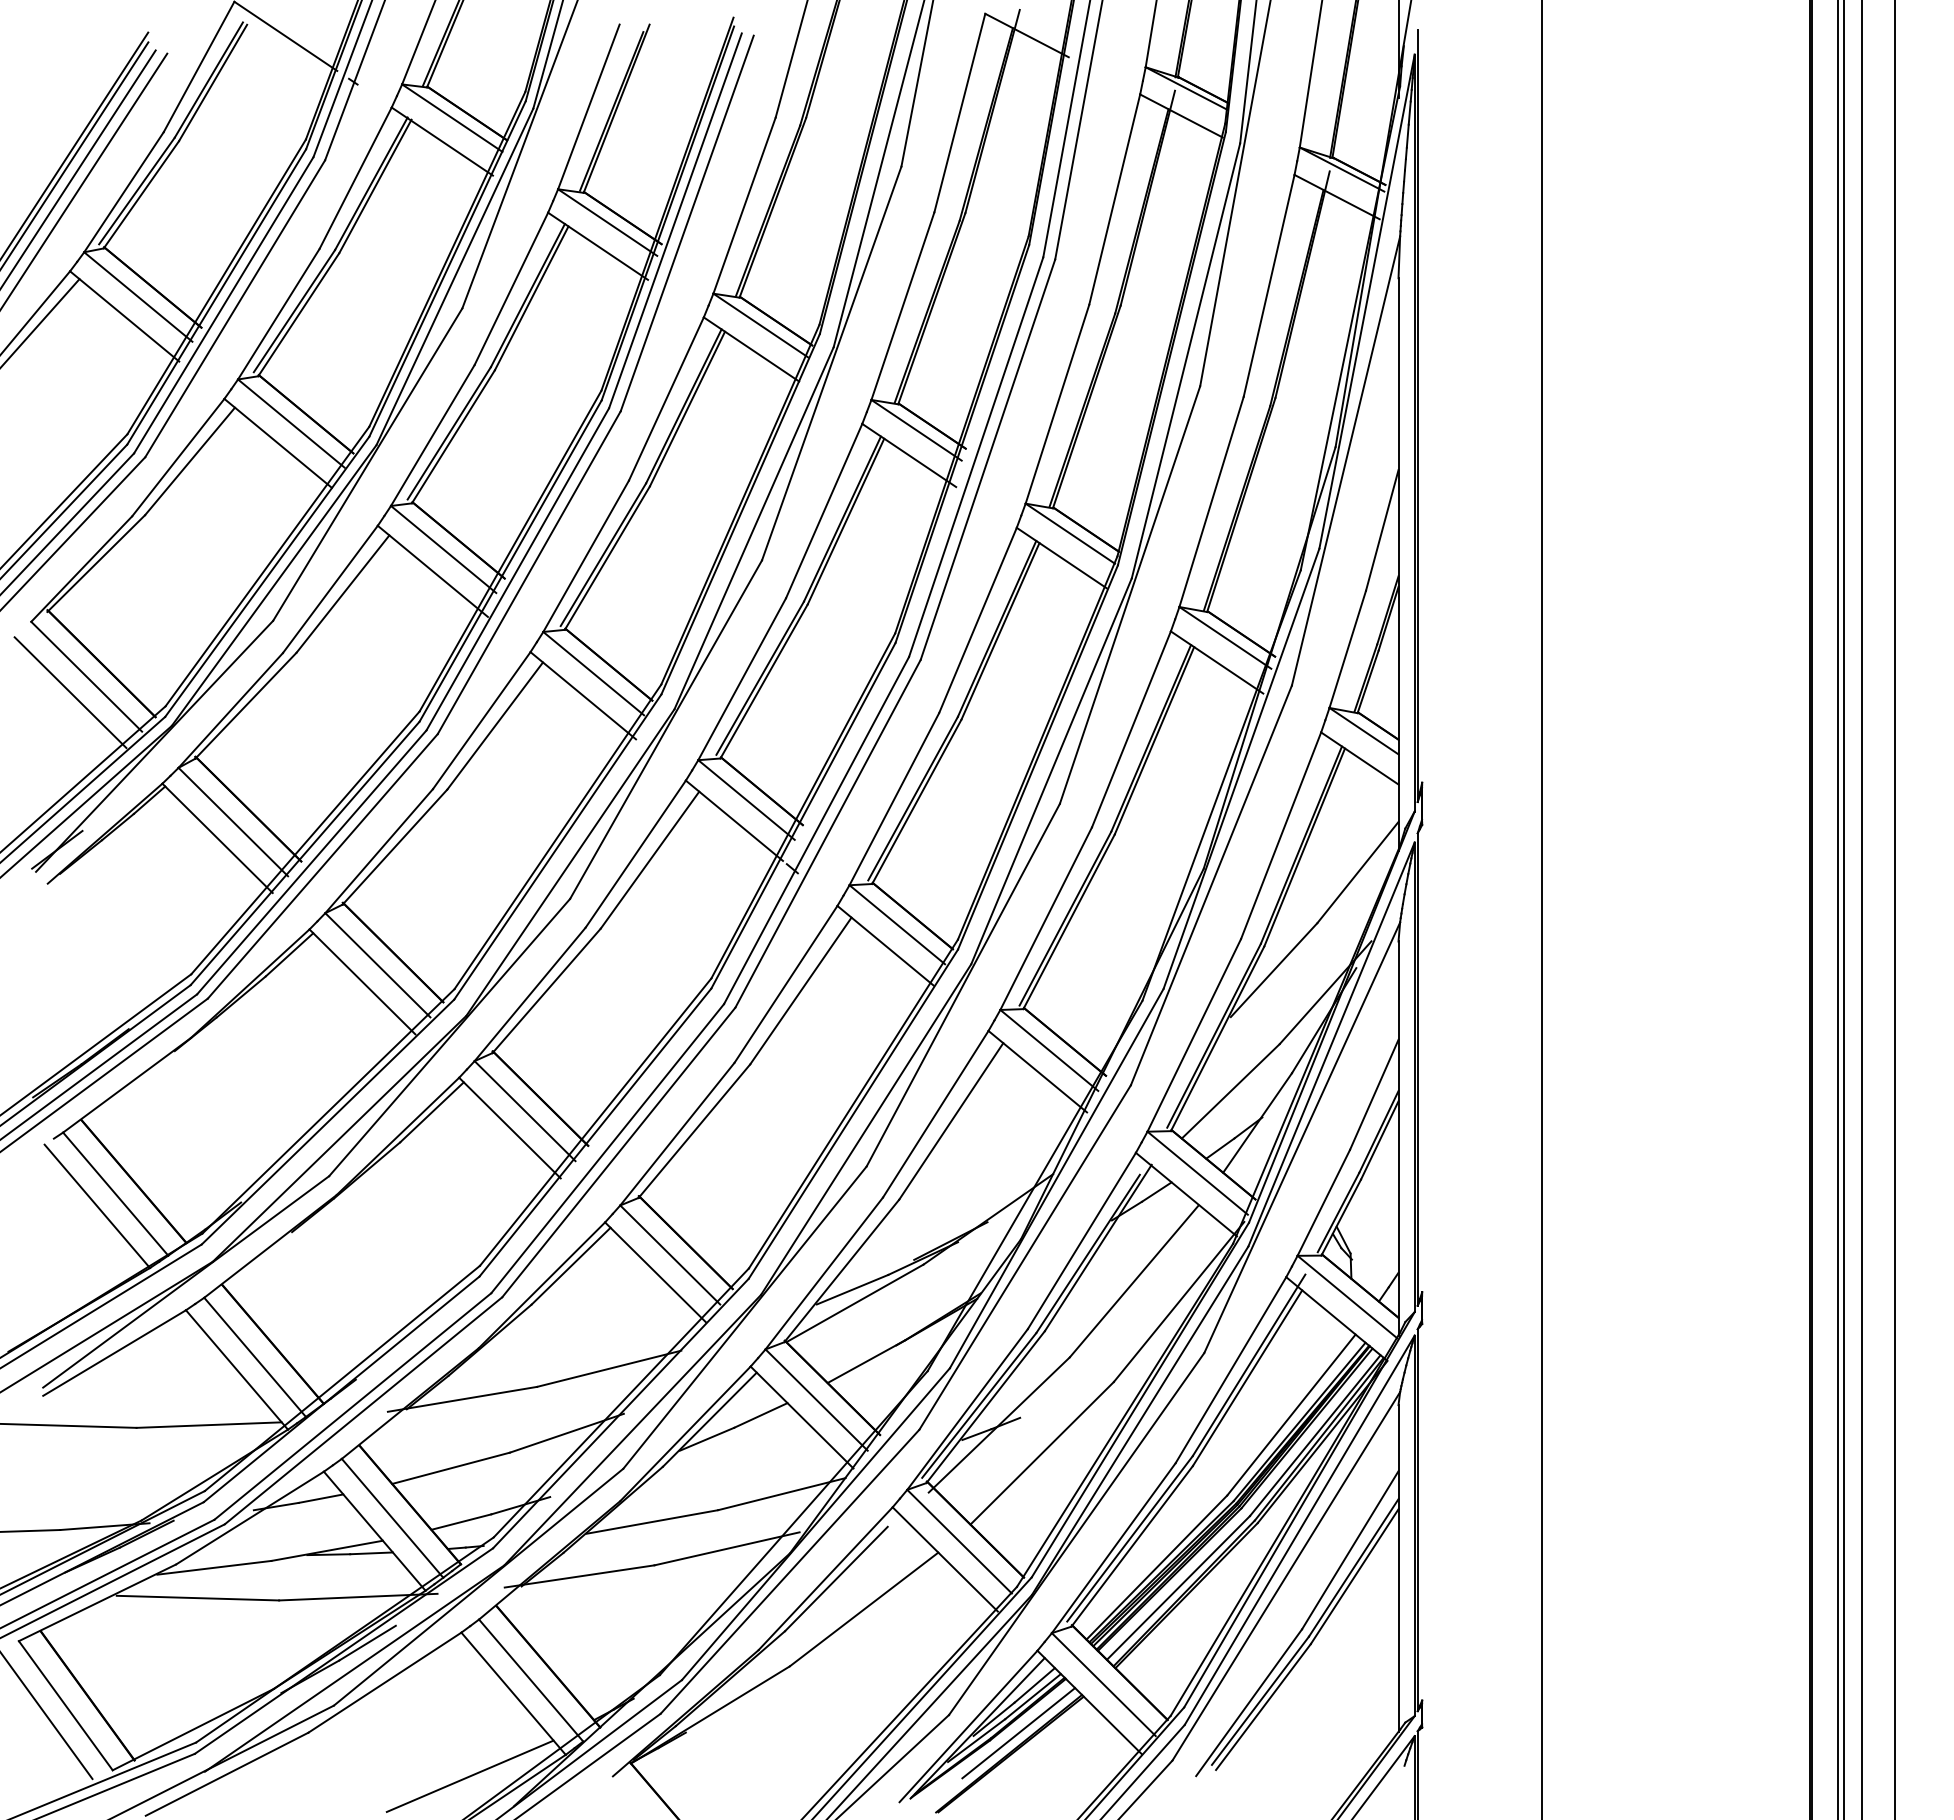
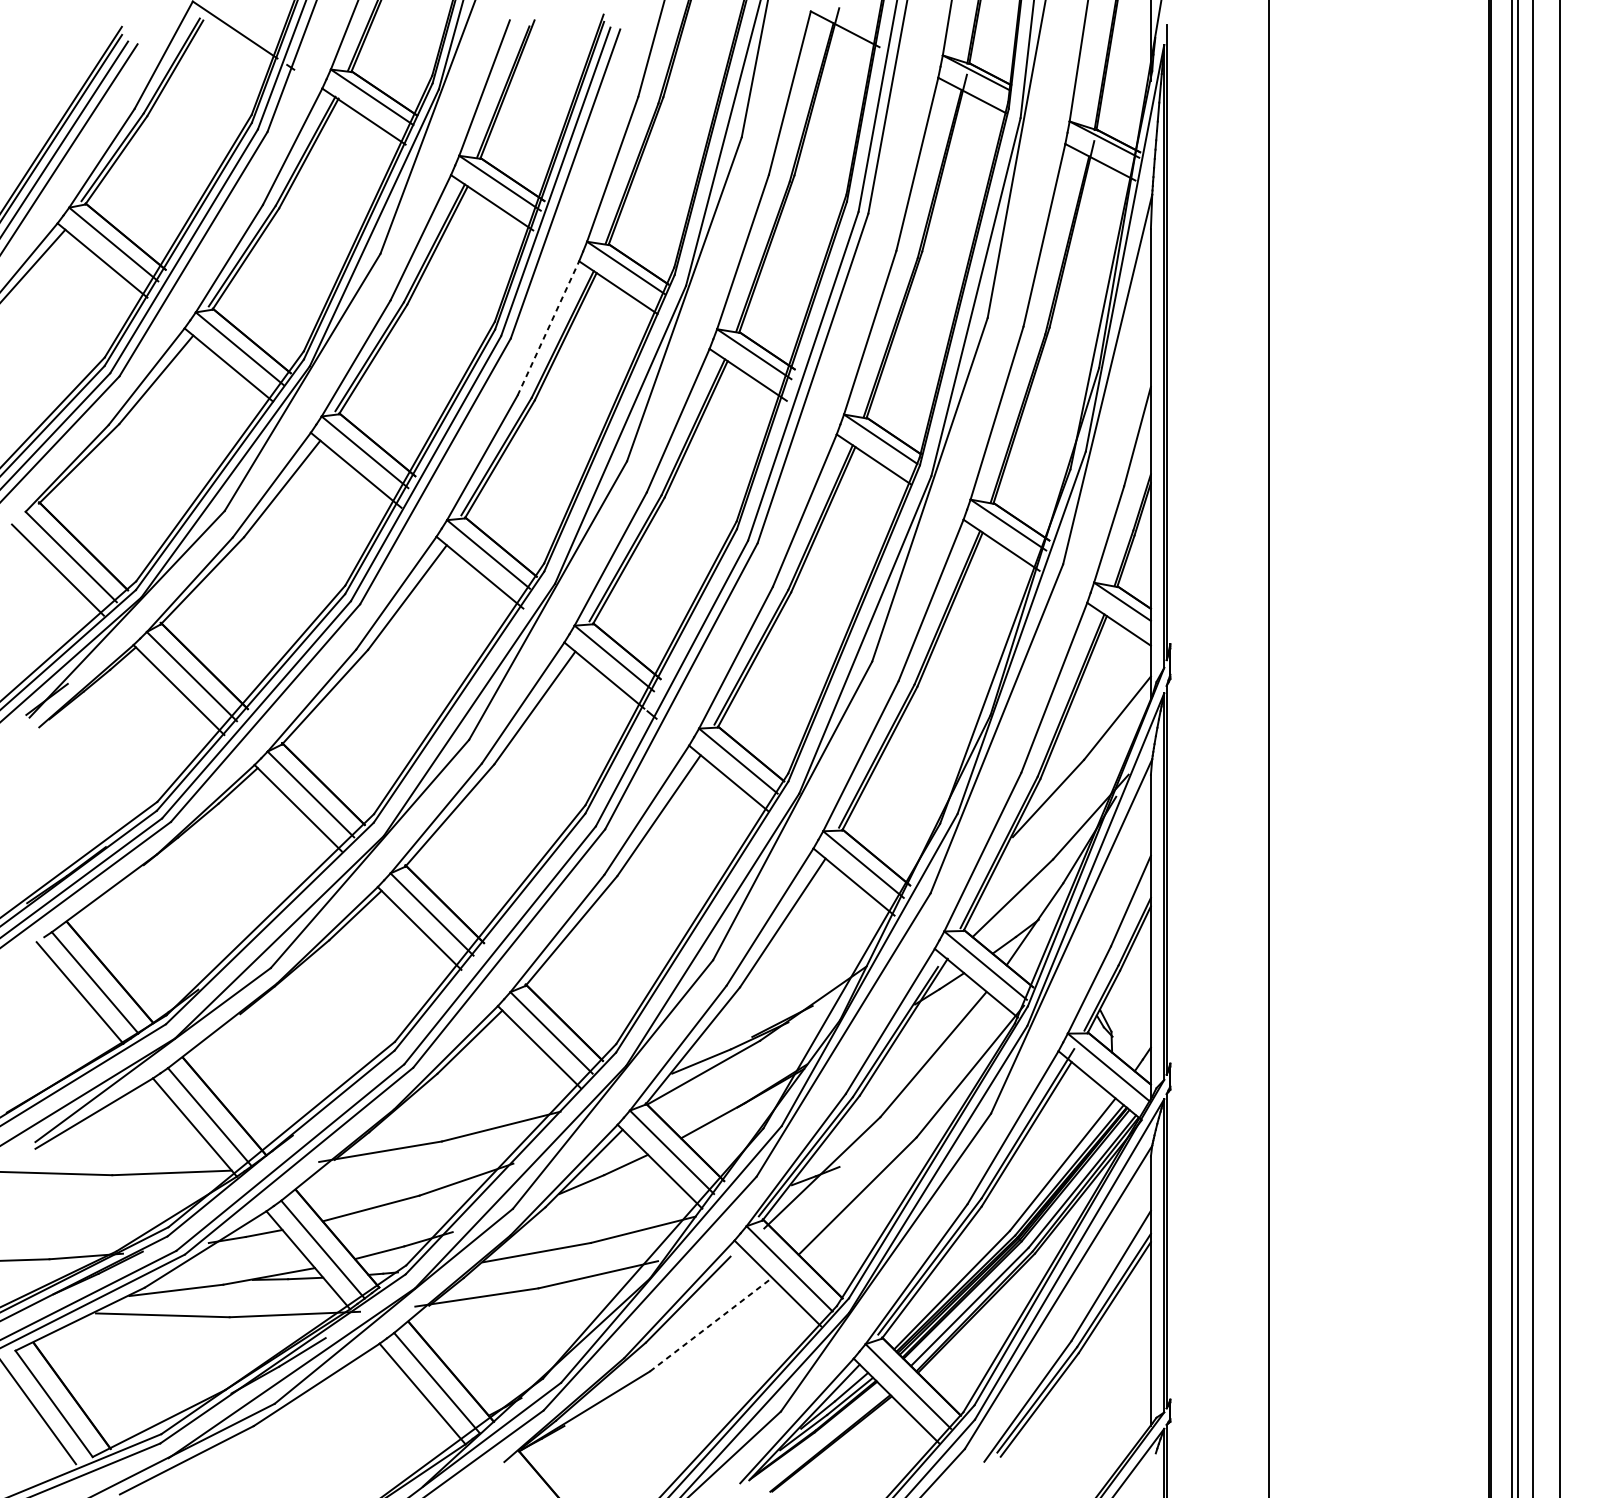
line: (666, 399) -> (548, 328), solid -> dashed
line: (864, 1609) -> (711, 1324), solid -> dashed
line: (1018, 1733) -> (838, 1426), removed
line: (469, 1775) -> (386, 1461), removed

